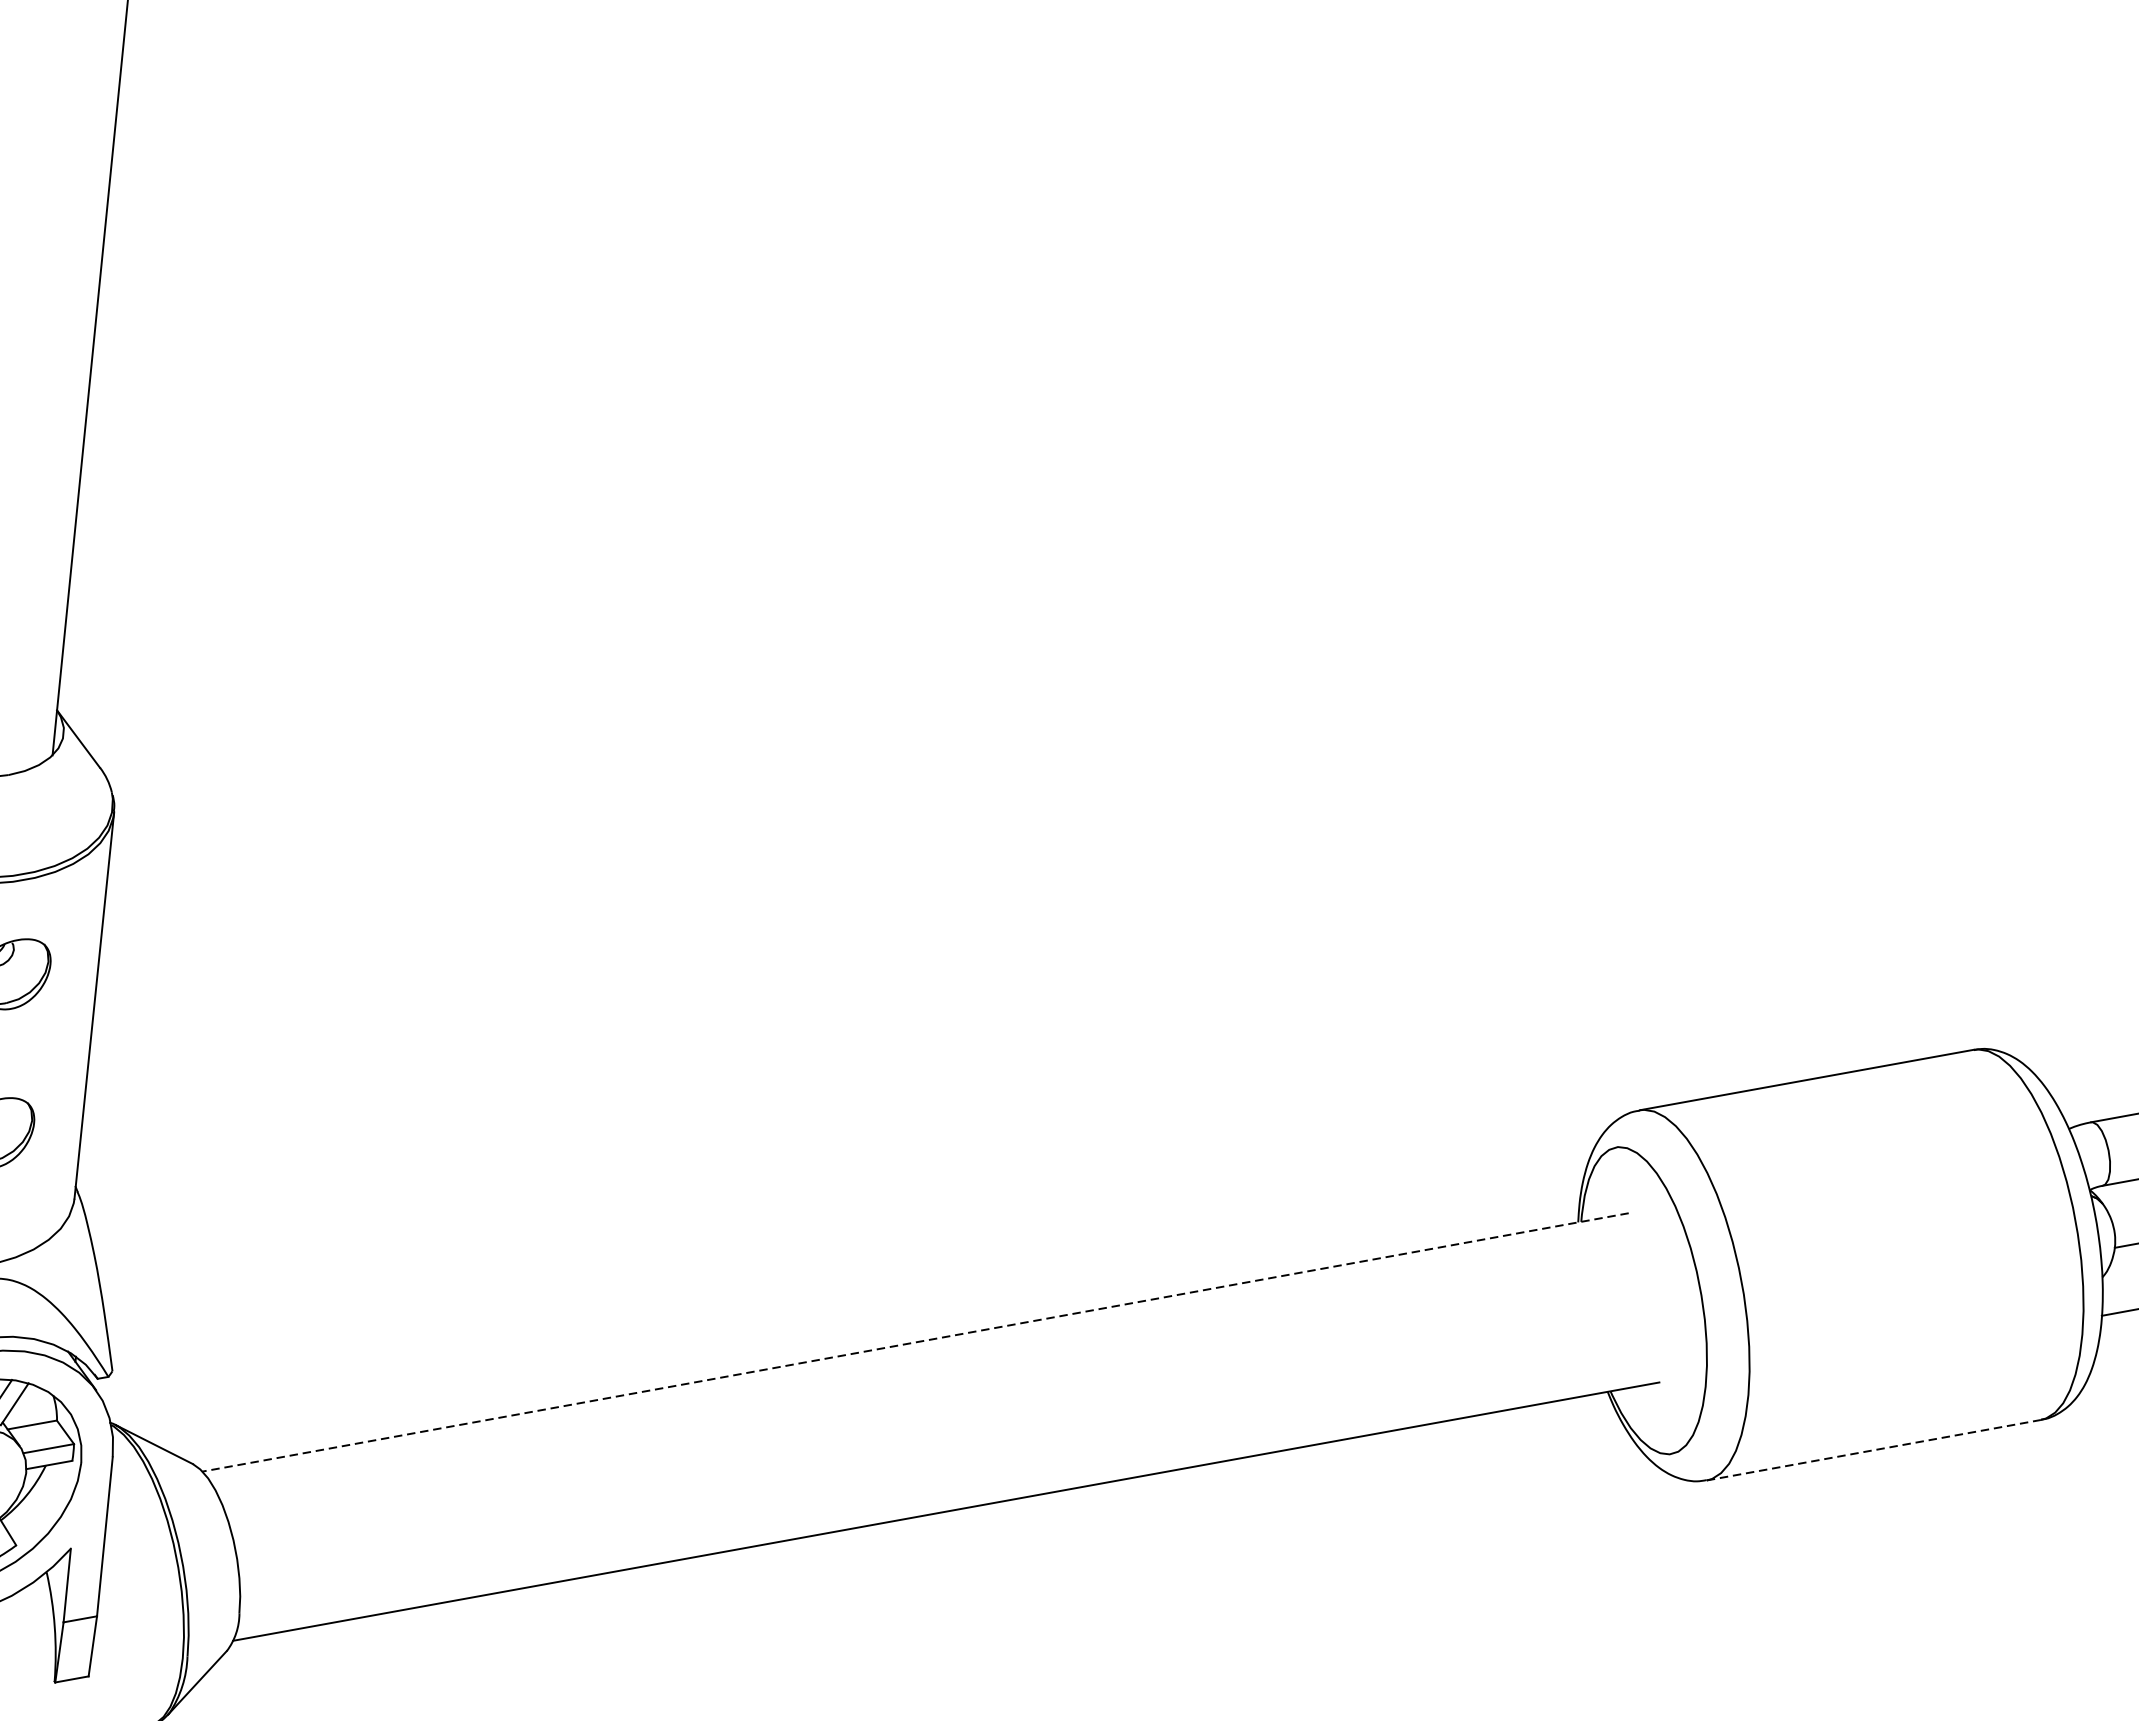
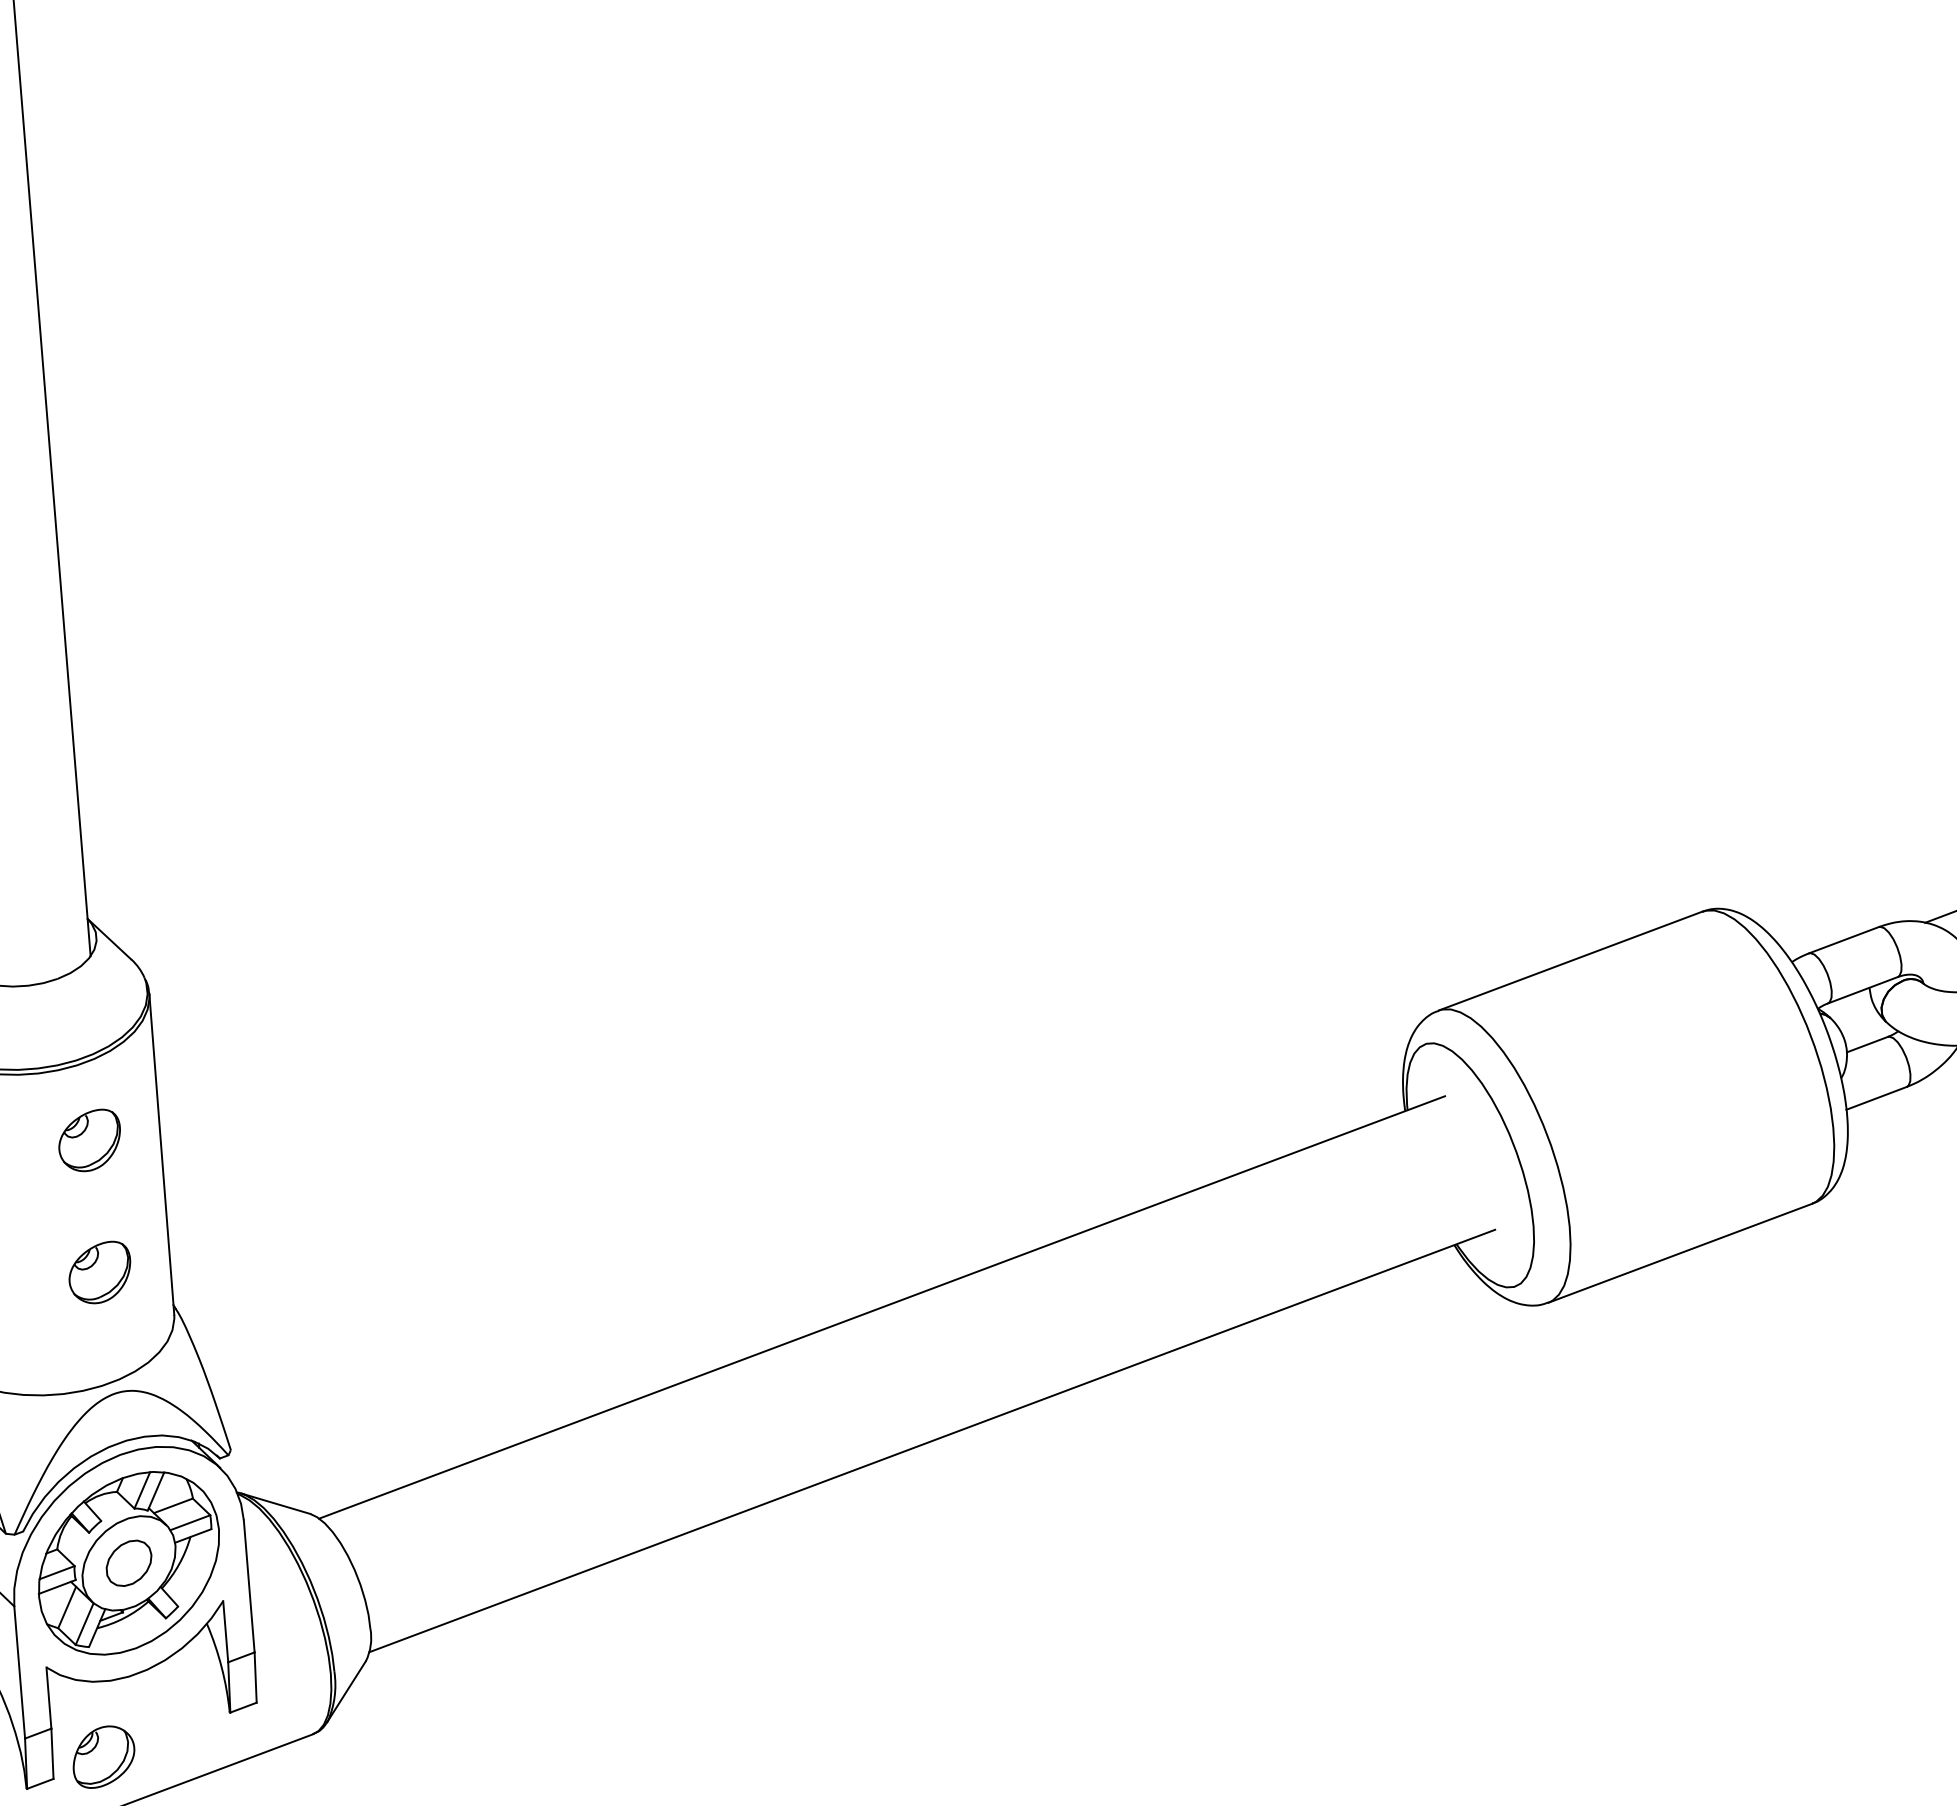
line: (914, 1342) -> (881, 1307), dashed -> solid
line: (1874, 1450) -> (1680, 1253), dashed -> solid

